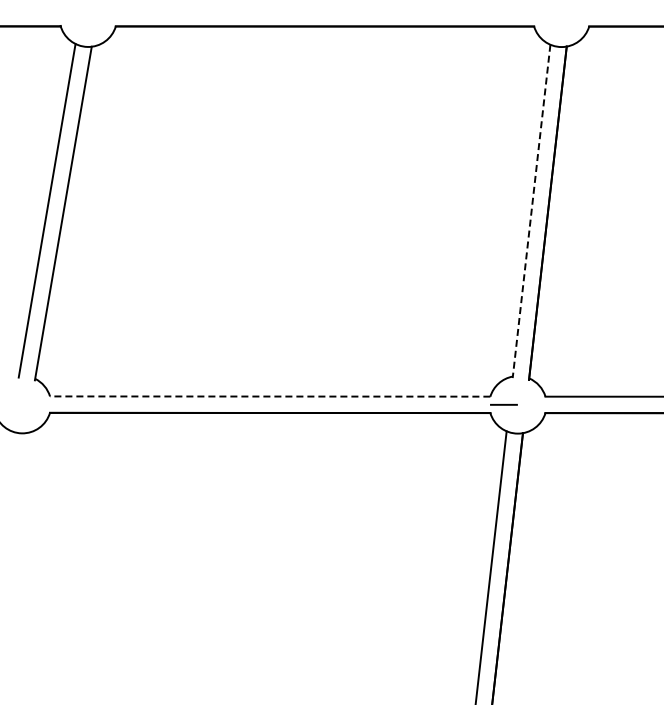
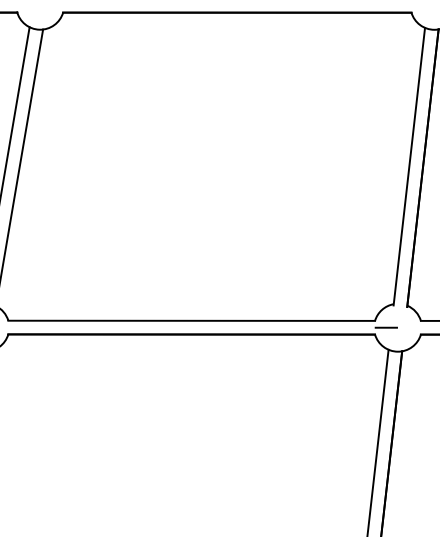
line: (531, 211) -> (409, 166), dashed -> solid
line: (269, 396) -> (191, 320), dashed -> solid

